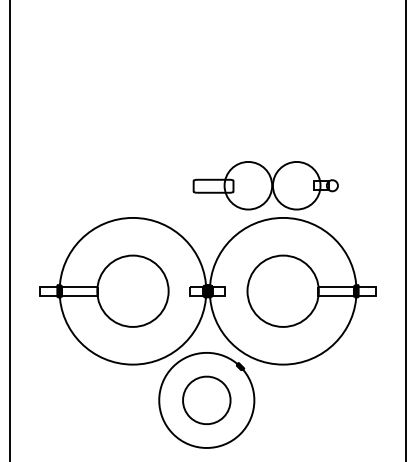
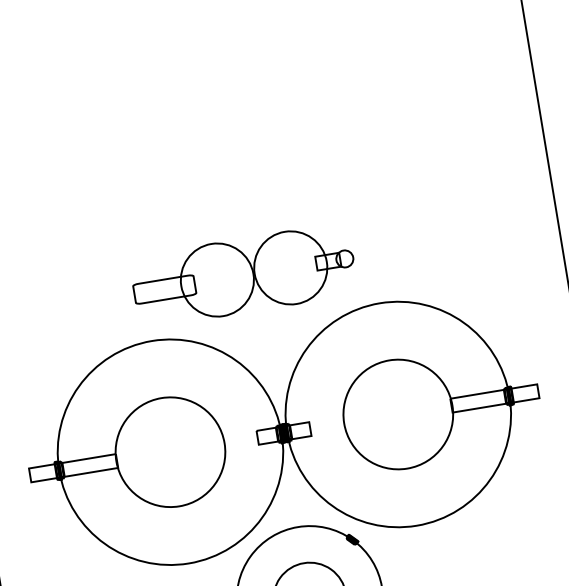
part: (265, 185) -> (243, 275), moved

